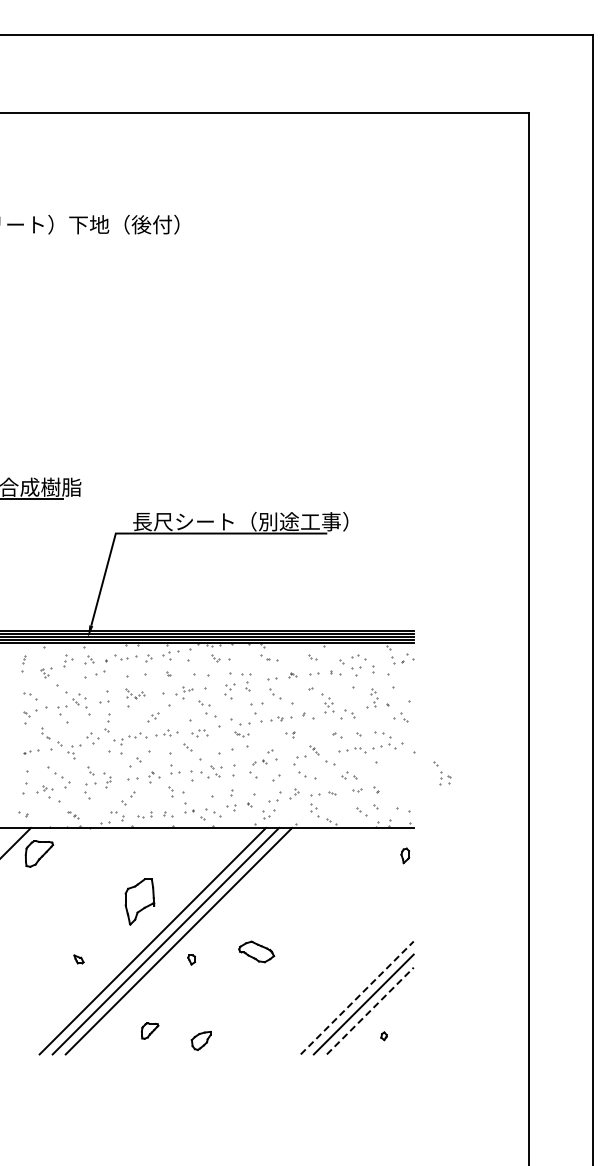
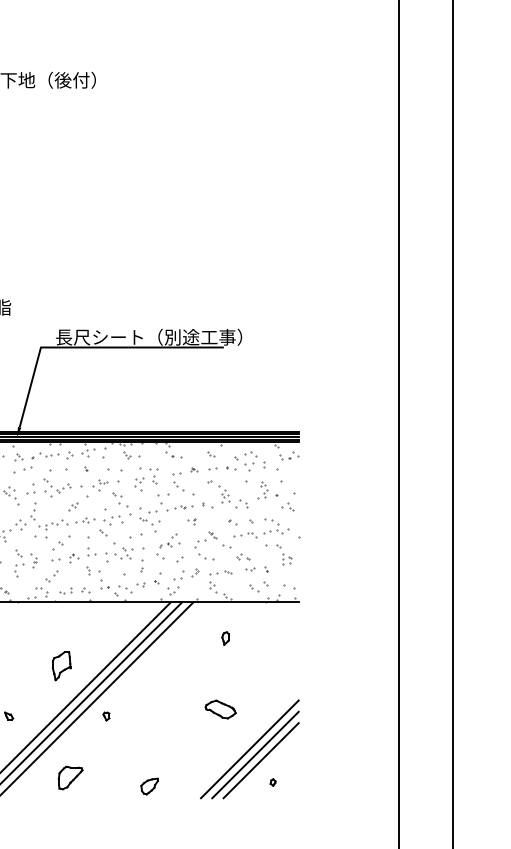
part: (135, 693) -> (57, 485), size x1.67
part: (199, 732) -> (113, 519), size x1.43
part: (241, 734) -> (149, 521), size x1.67
part: (442, 773) -> (284, 555), moved
part: (232, 786) -> (141, 566), size x0.62
part: (405, 855) -> (225, 638), moved
part: (139, 901) -> (61, 665), size x0.71
part: (256, 951) -> (220, 709), moved
line: (357, 997) -> (250, 748), dashed -> solid
line: (370, 1010) -> (261, 760), dashed -> solid
part: (149, 1030) -> (70, 777), size x1.67
part: (200, 1040) -> (148, 786), moved

